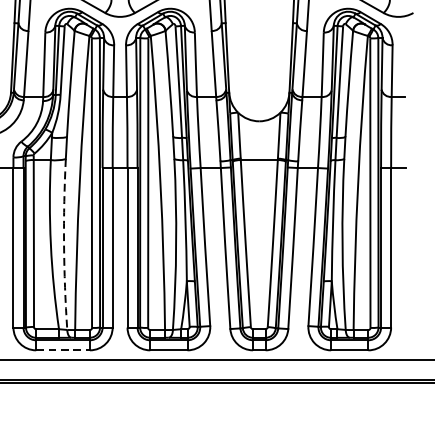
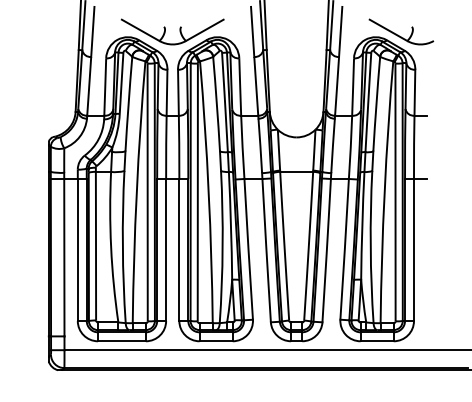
arc: (63, 244) -> (122, 247), dashed -> solid
line: (62, 350) -> (121, 341), dashed -> solid

